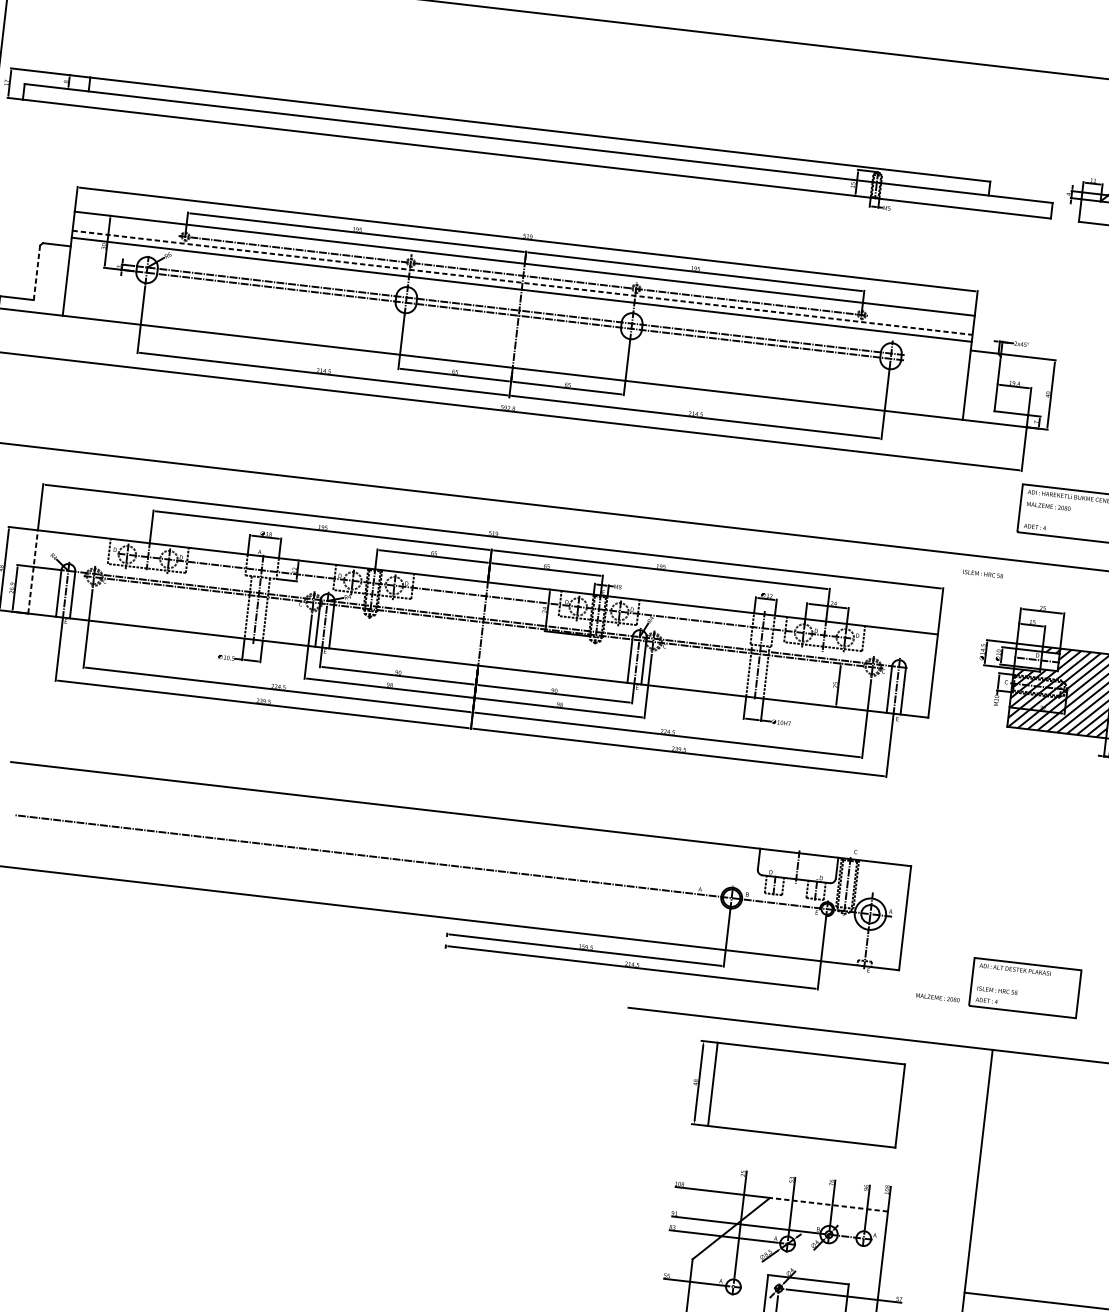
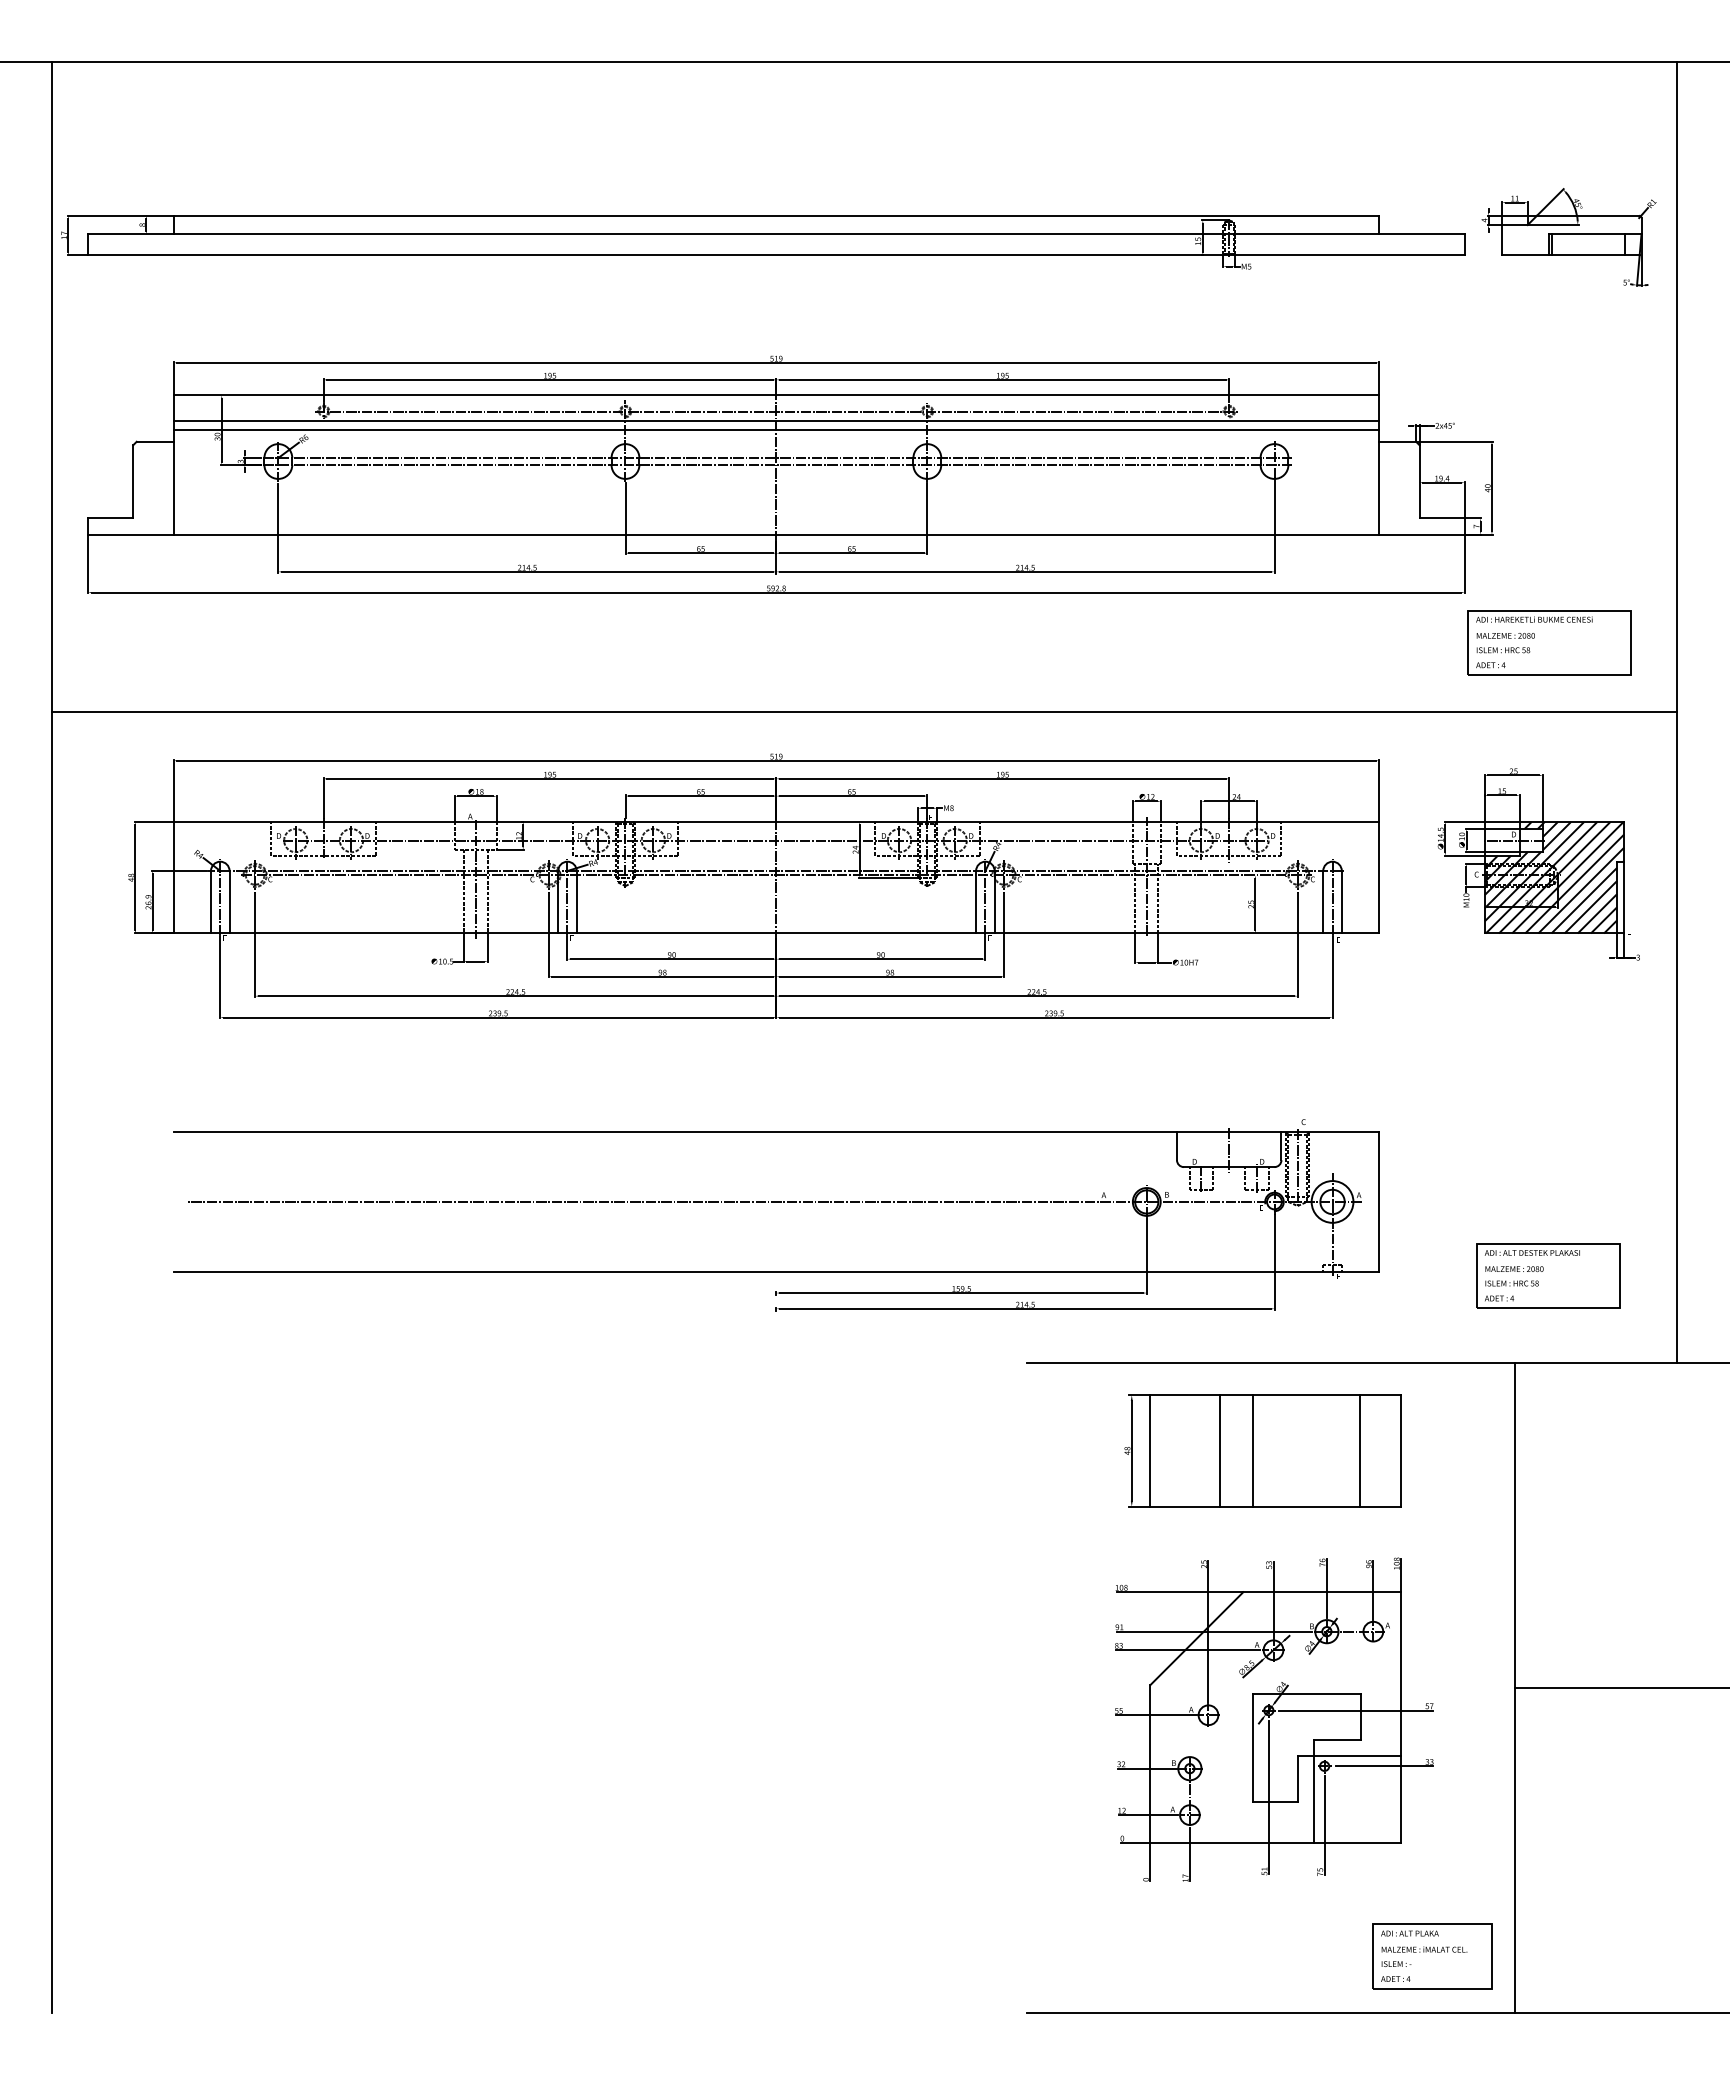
line: (37, 272) -> (133, 481), dashed -> solid
line: (522, 282) -> (776, 420), dashed -> solid
line: (32, 571) -> (173, 877), dashed -> solid
text: (983, 574) -> (1503, 650), moved
text: (937, 997) -> (1514, 1268), moved
line: (765, 1090) -> (1220, 1450), added
line: (789, 1092) -> (1252, 1450), added
line: (869, 1102) -> (1359, 1450), added
line: (829, 1205) -> (1322, 1592), dashed -> solid

